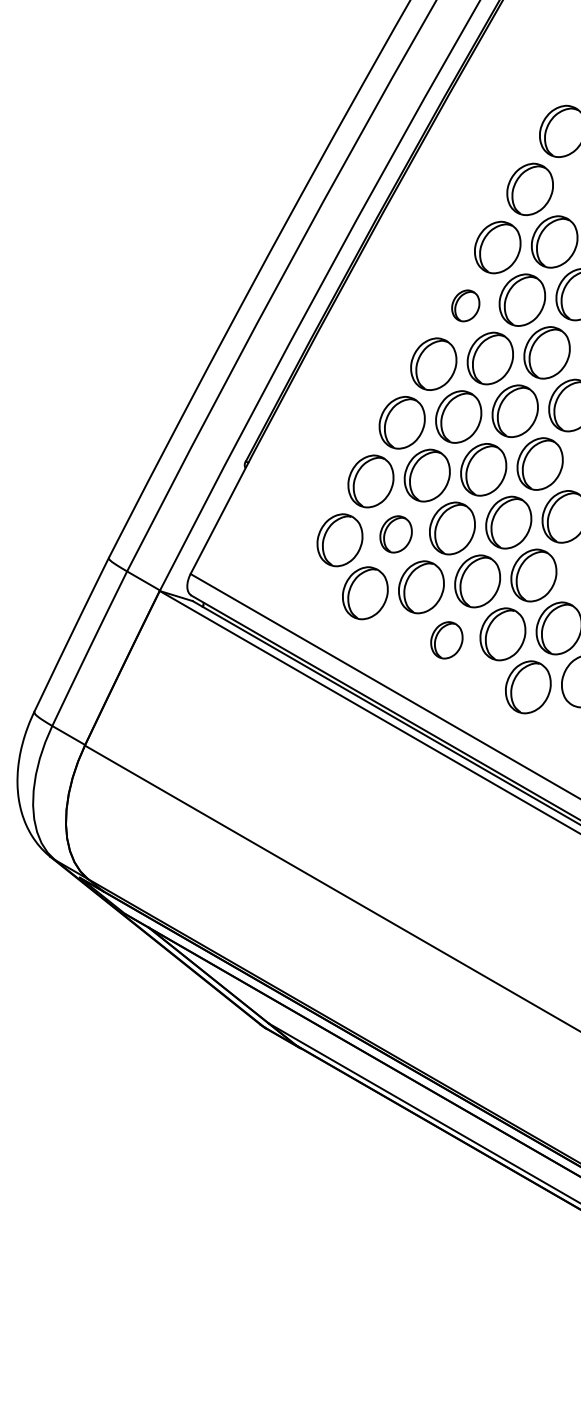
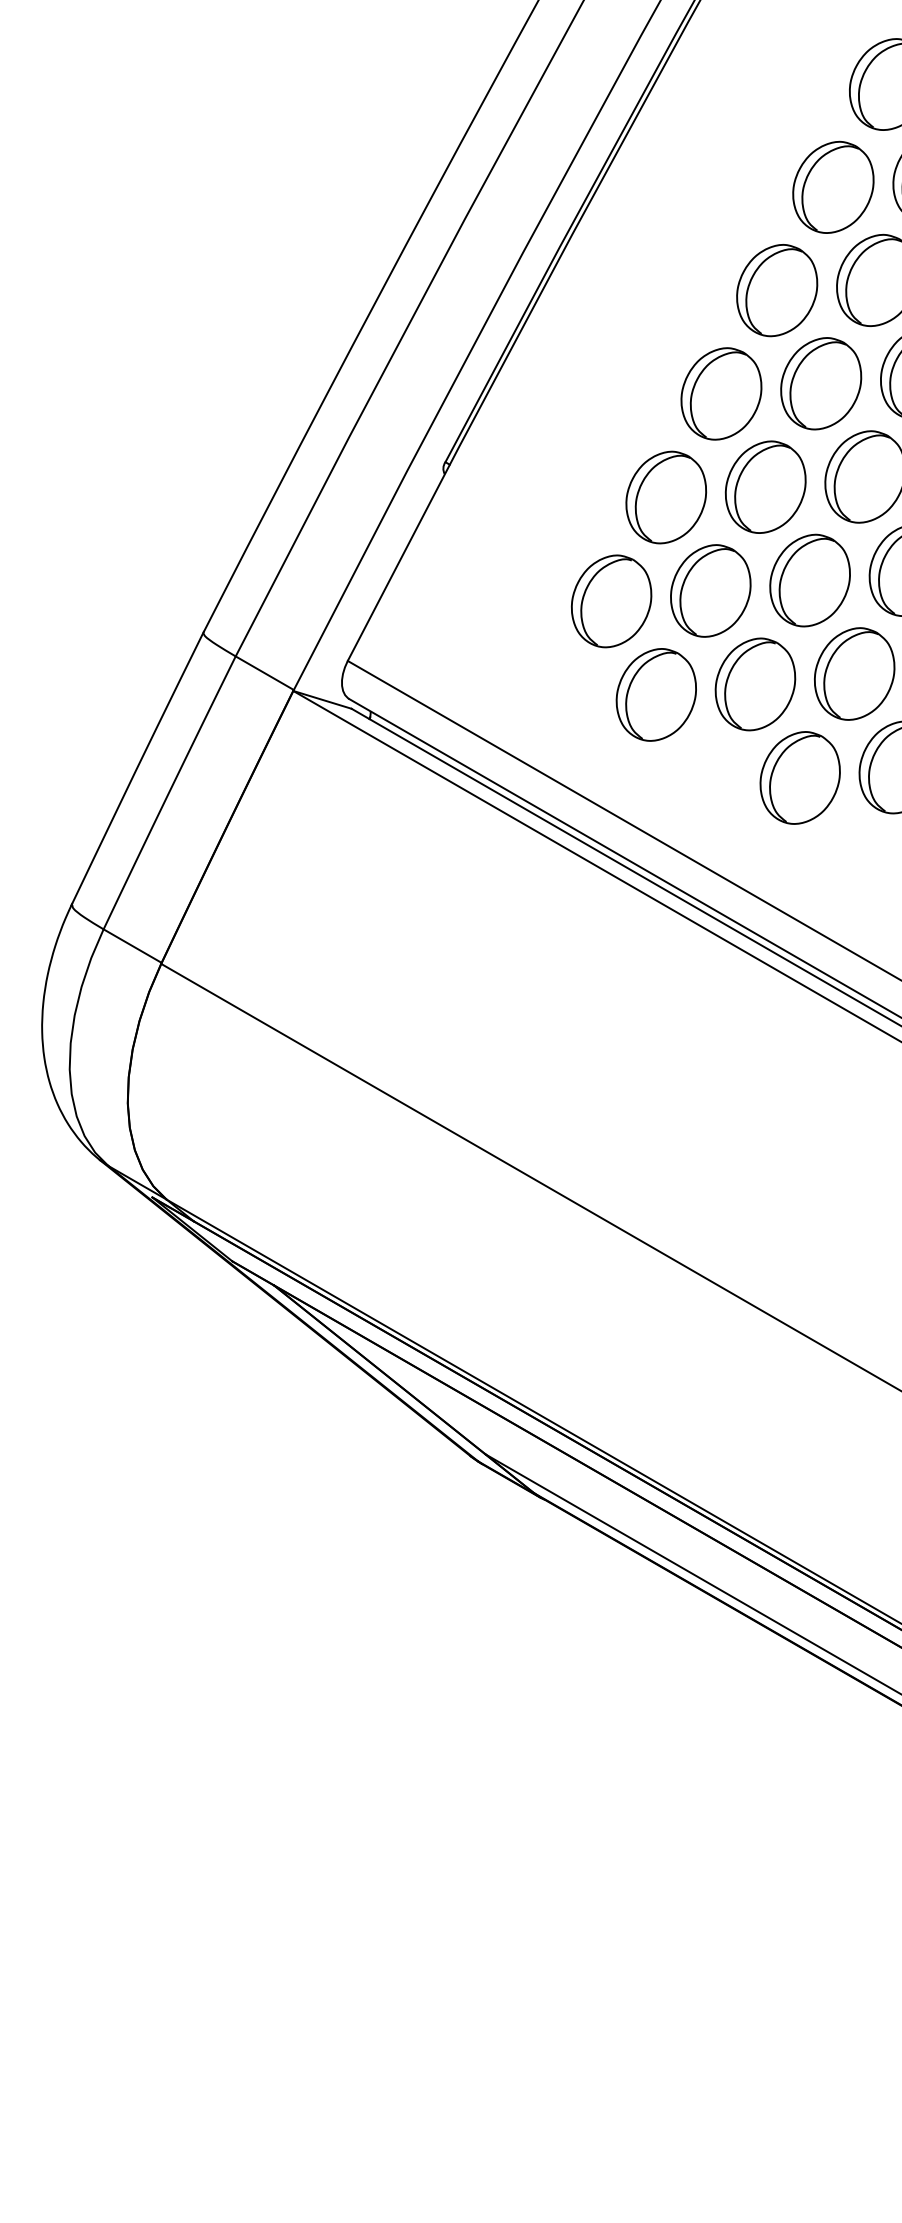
part: (465, 305) -> (833, 186), size x1.67
part: (395, 534) -> (709, 591), size x1.43
part: (446, 640) -> (799, 778), size x1.43

